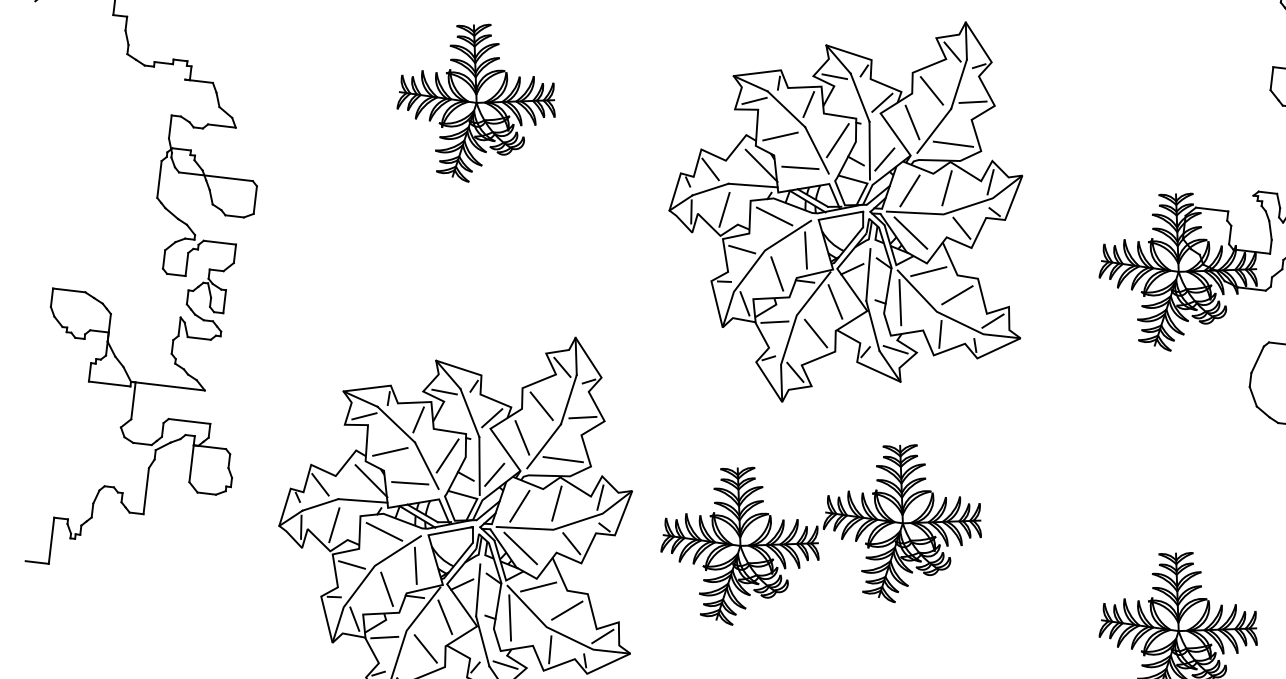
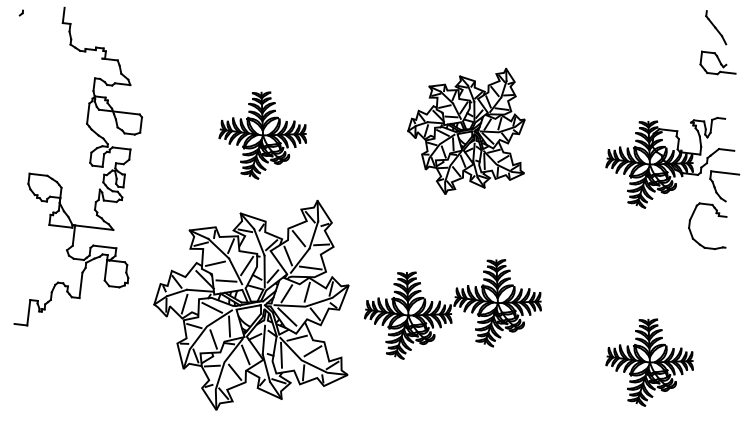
part: (475, 102) -> (262, 135), moved
part: (845, 211) -> (466, 131), size x0.6

